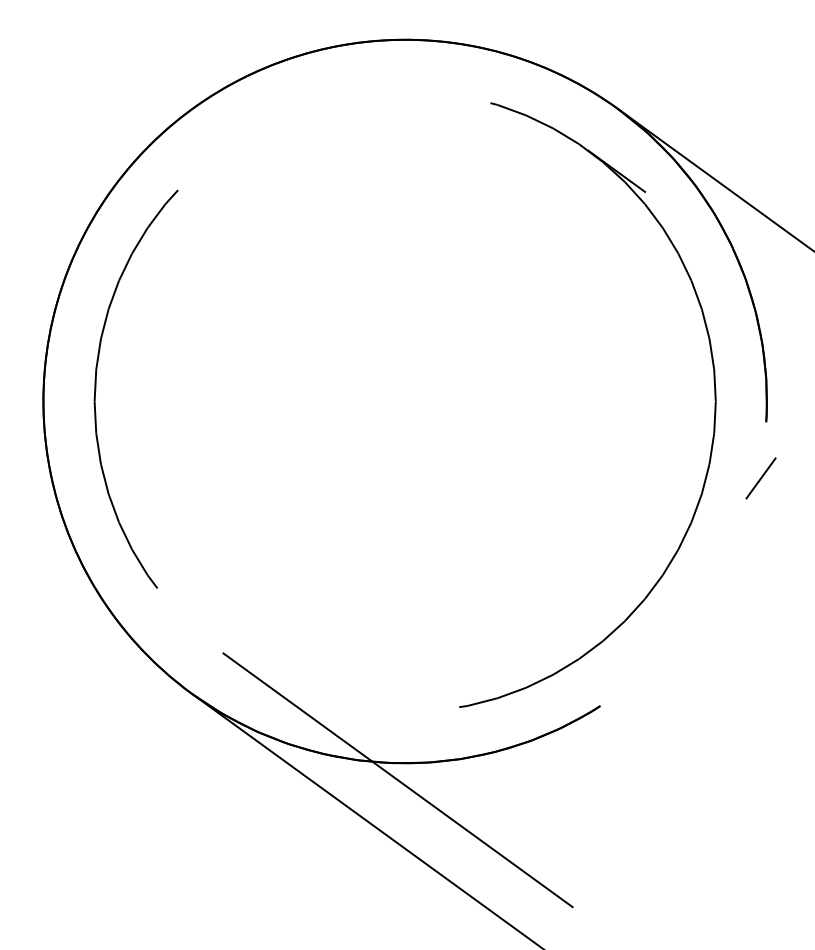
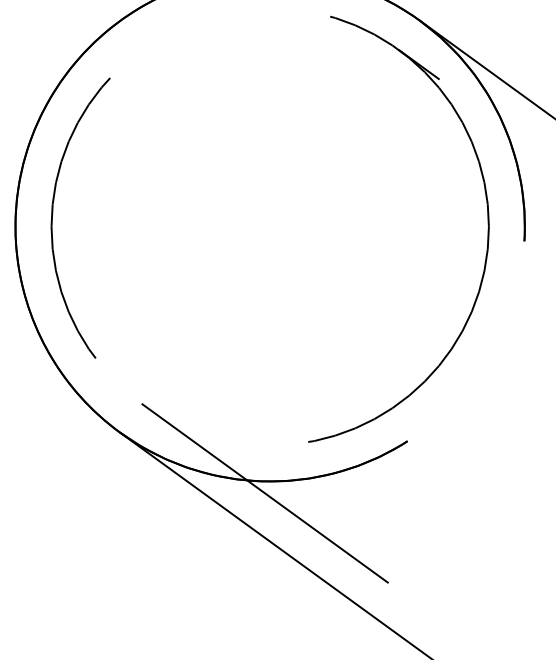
line: (760, 478) -> (520, 280), removed

